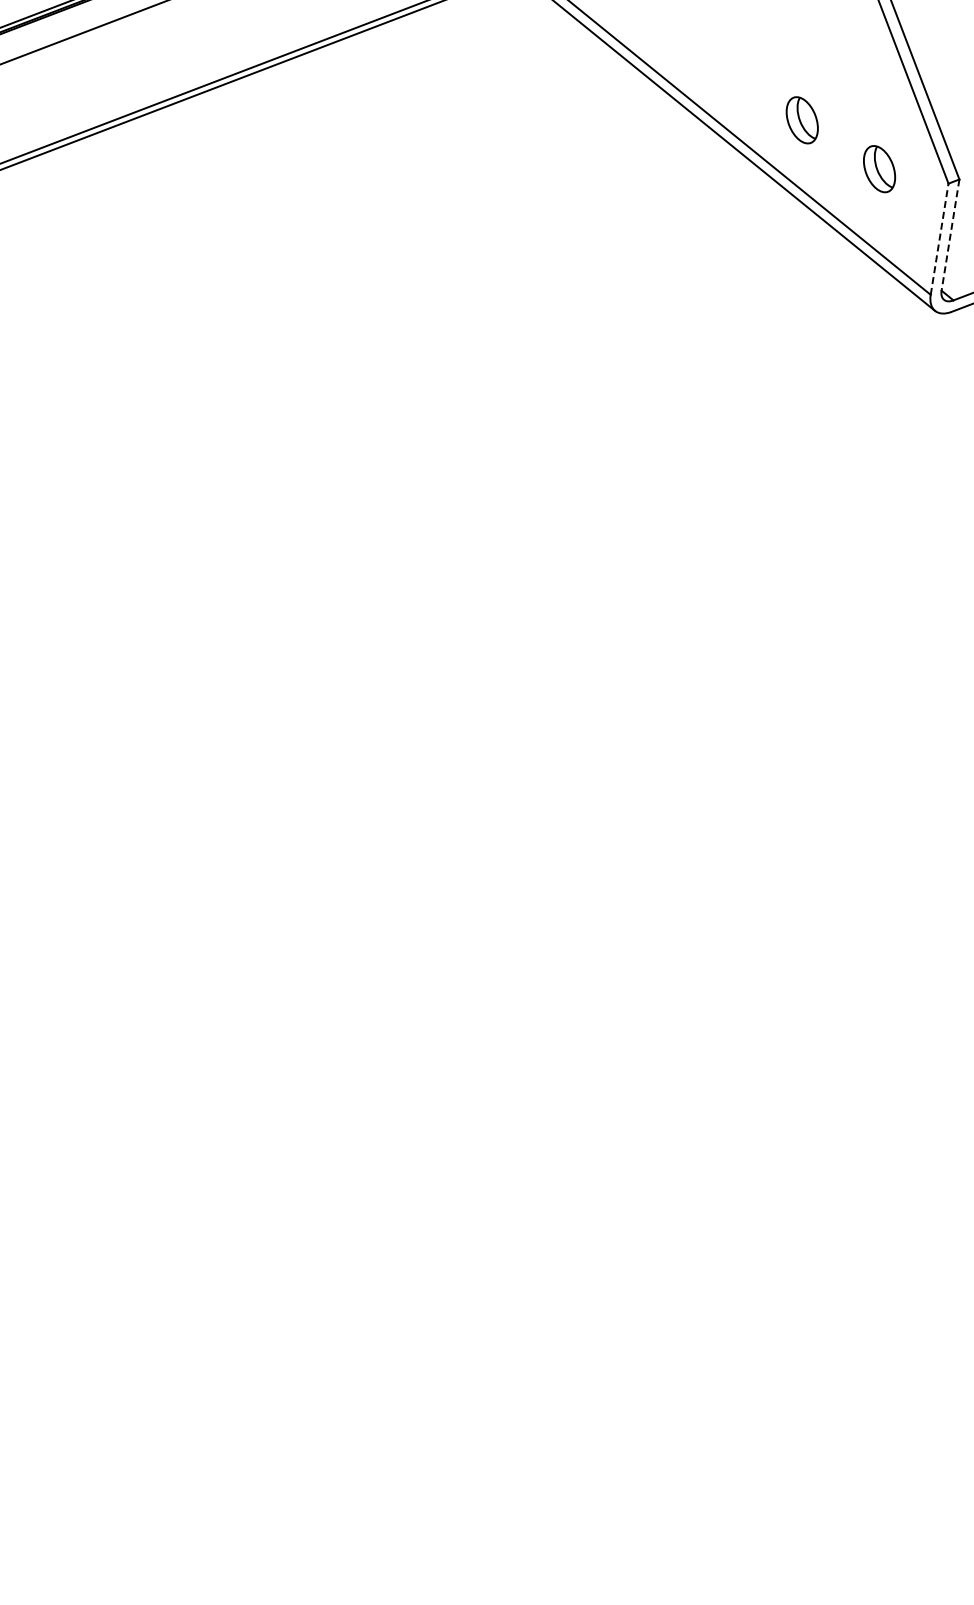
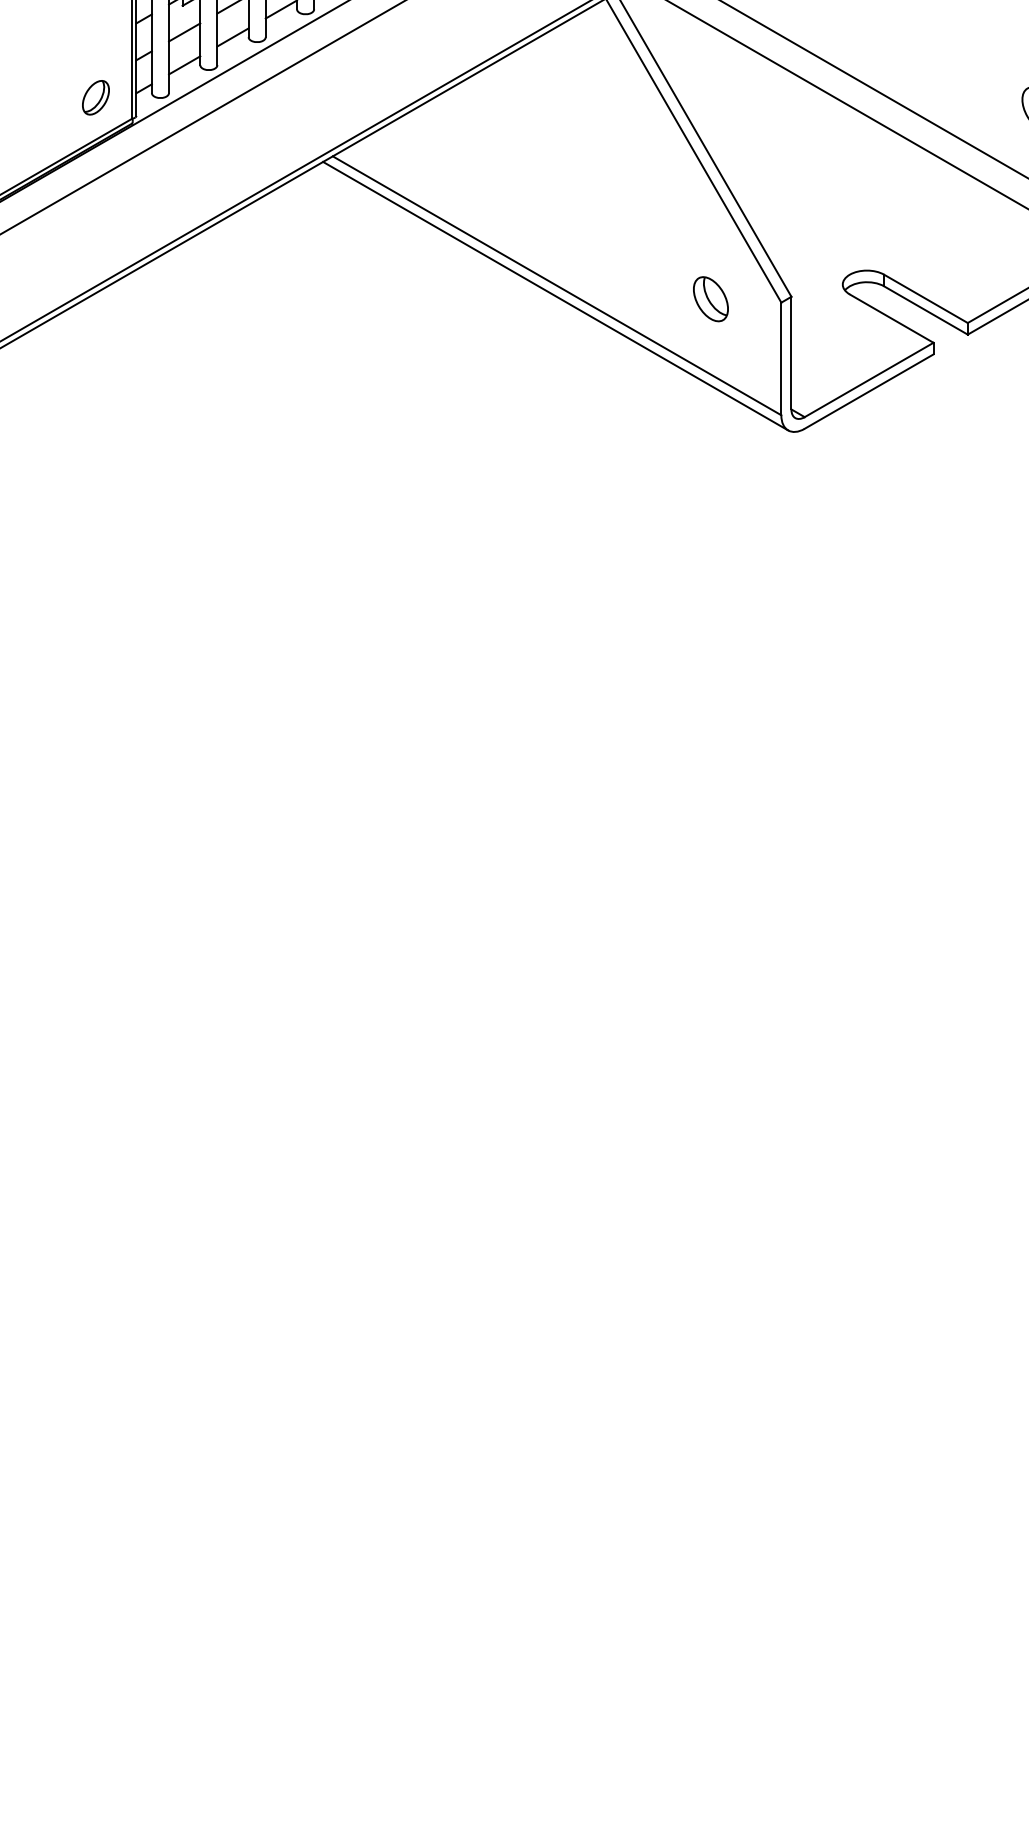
part: (801, 120) -> (626, 263), removed
line: (950, 235) -> (791, 353), dashed -> solid
line: (939, 238) -> (781, 358), dashed -> solid

